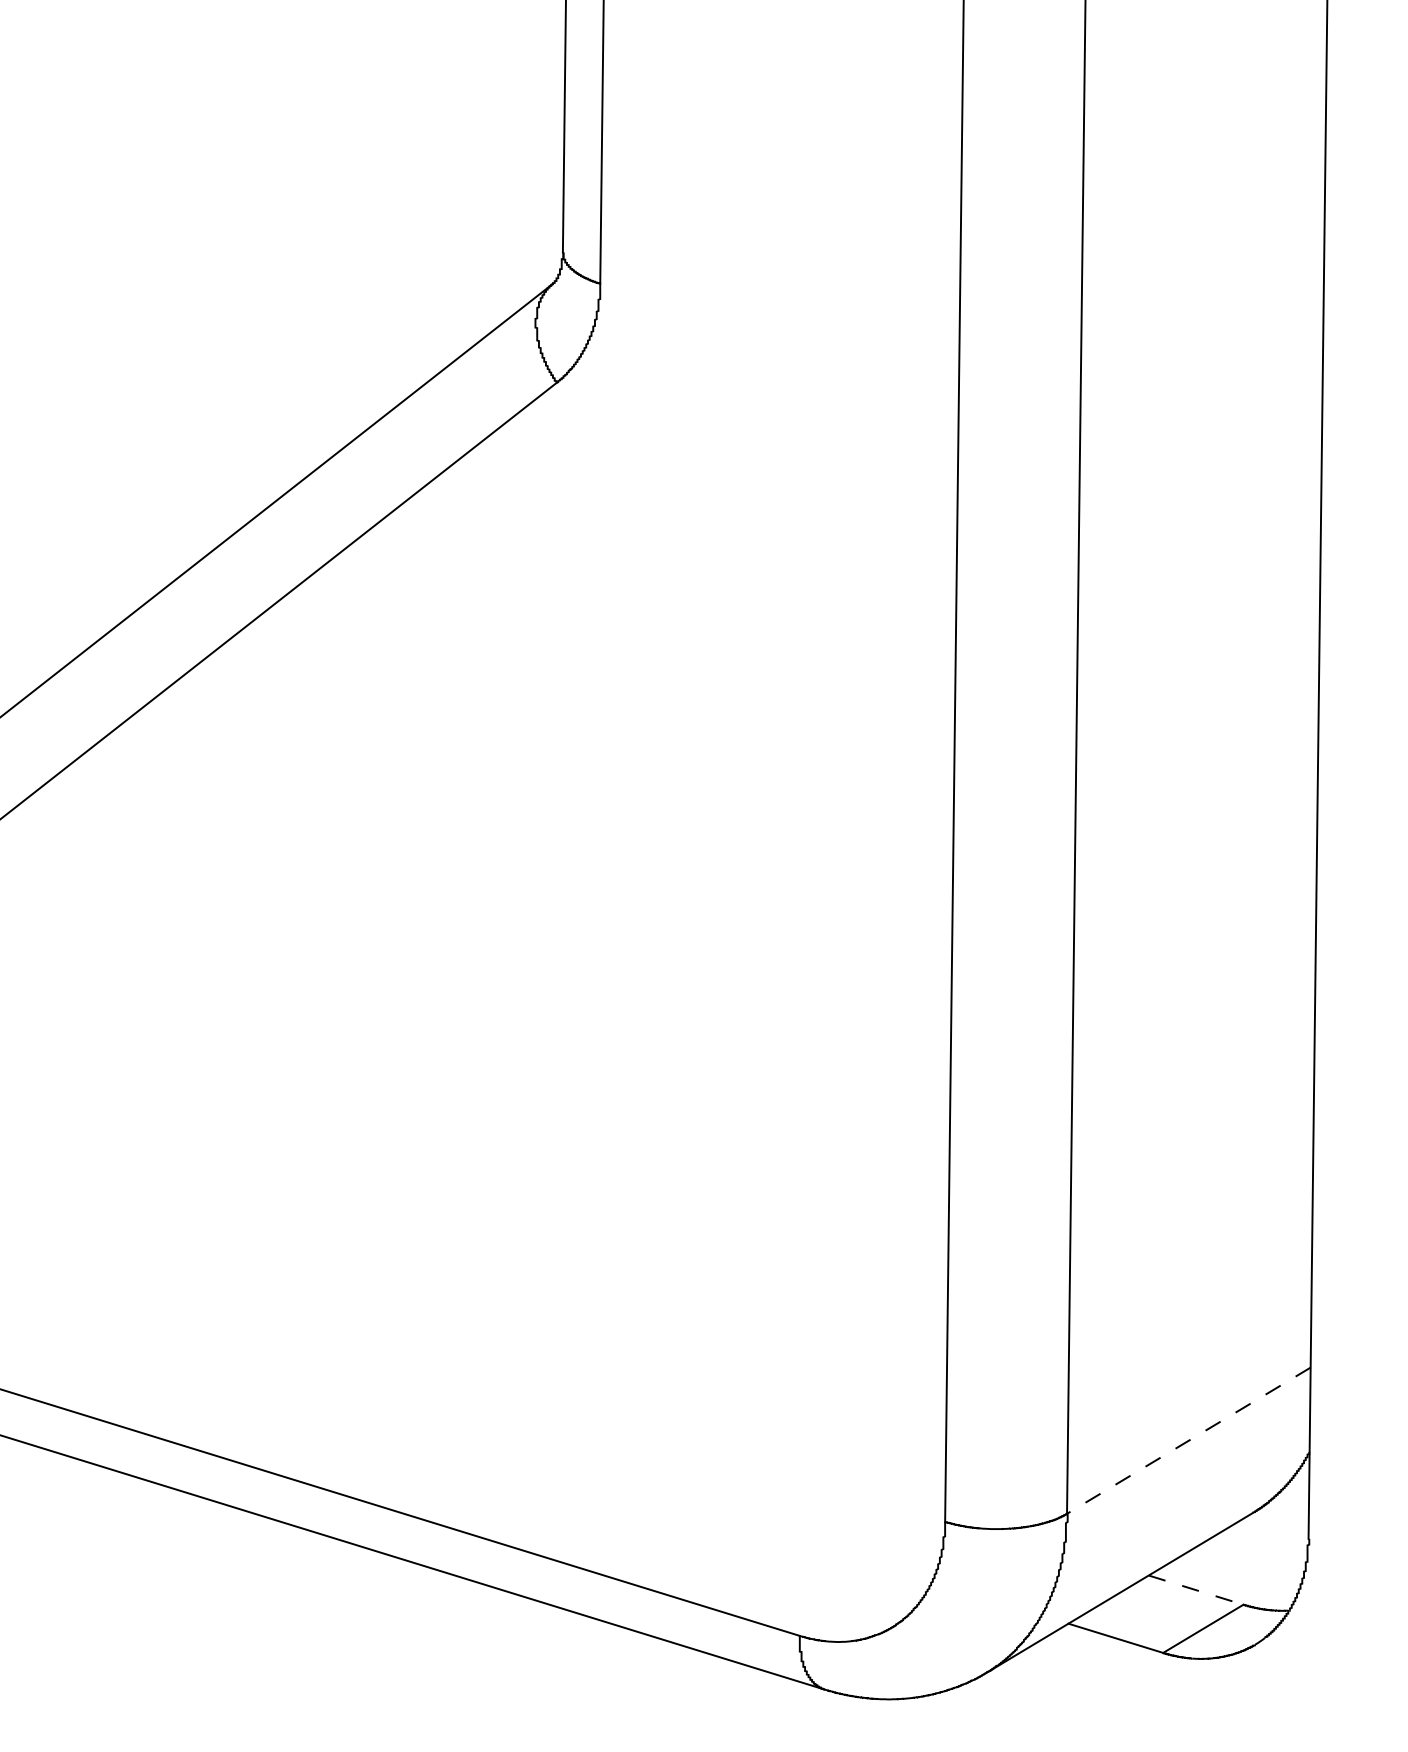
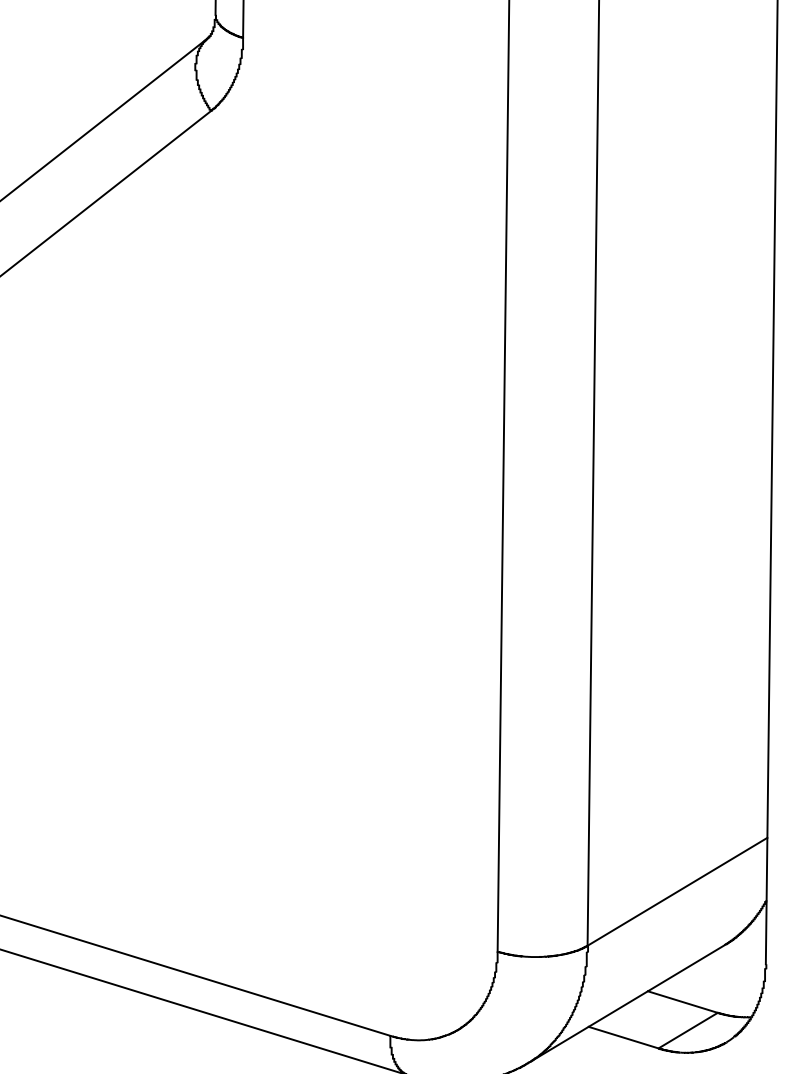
line: (1188, 1440) -> (677, 891), dashed -> solid
line: (1196, 1590) -> (683, 1002), dashed -> solid

